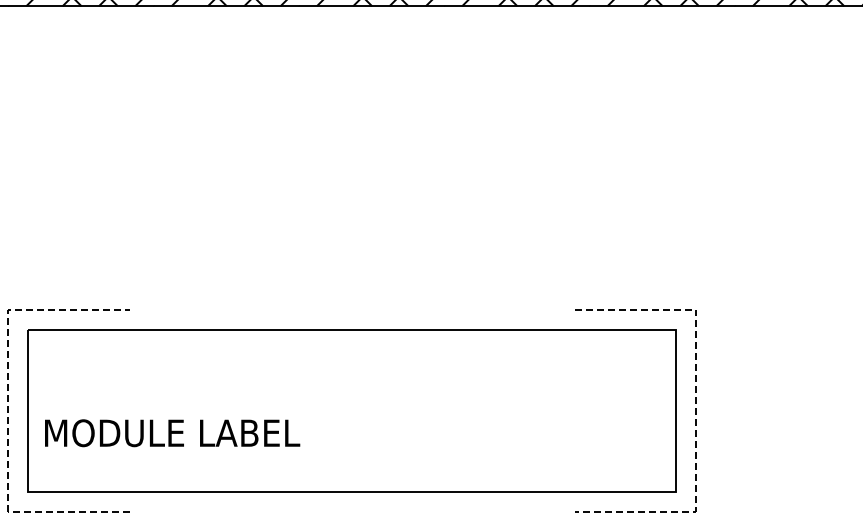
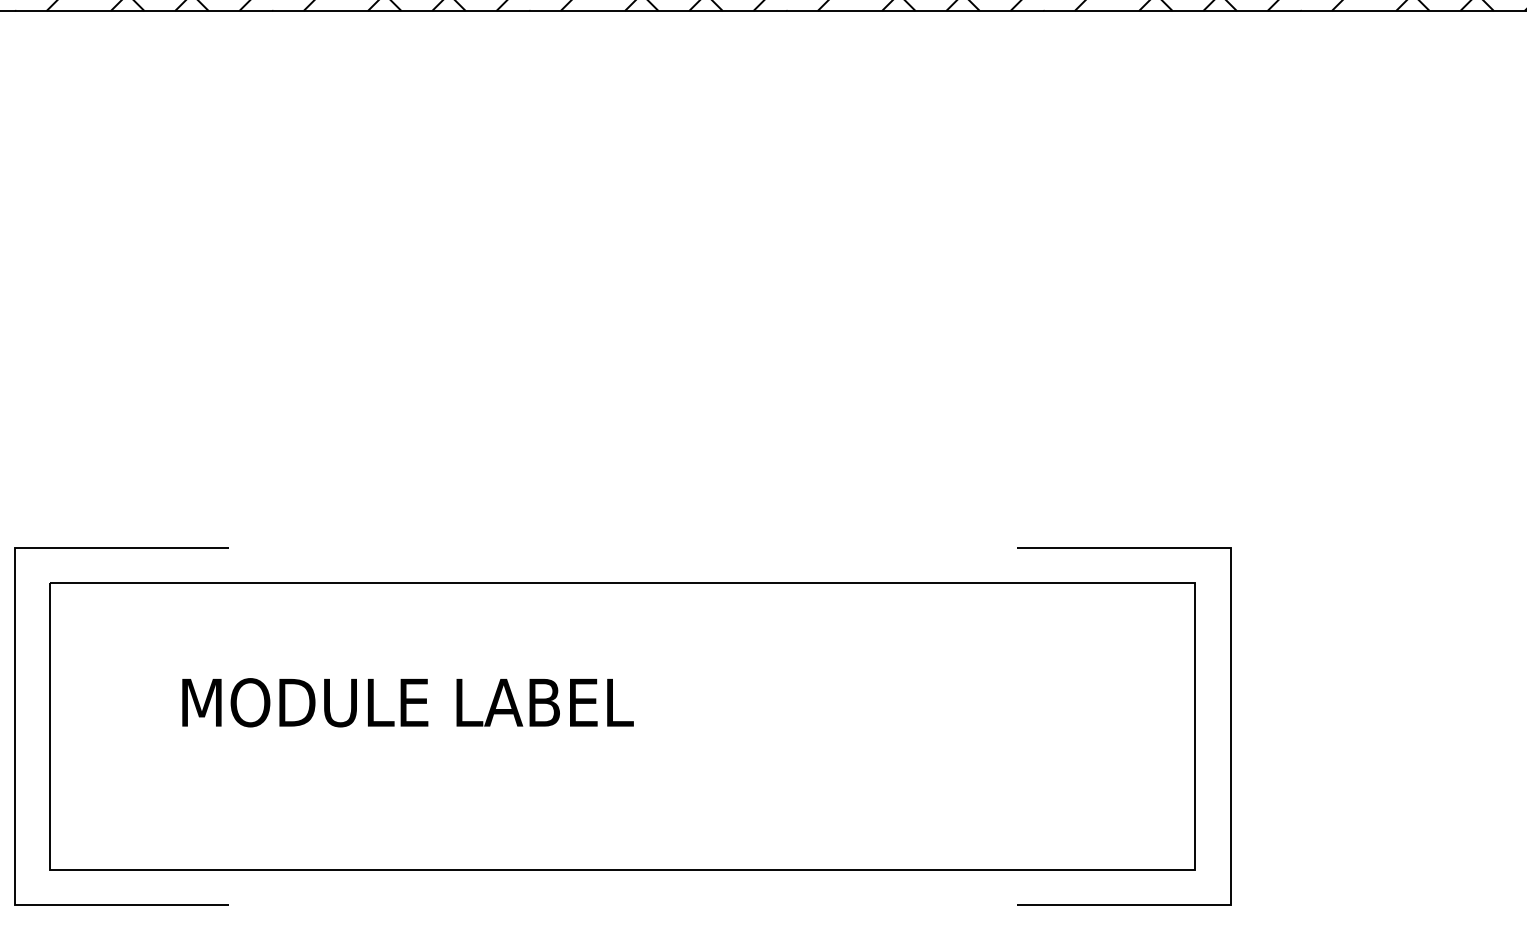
line: (8, 410) -> (15, 726), dashed -> solid
line: (695, 411) -> (1230, 727), dashed -> solid
text: (172, 433) -> (407, 703), moved

